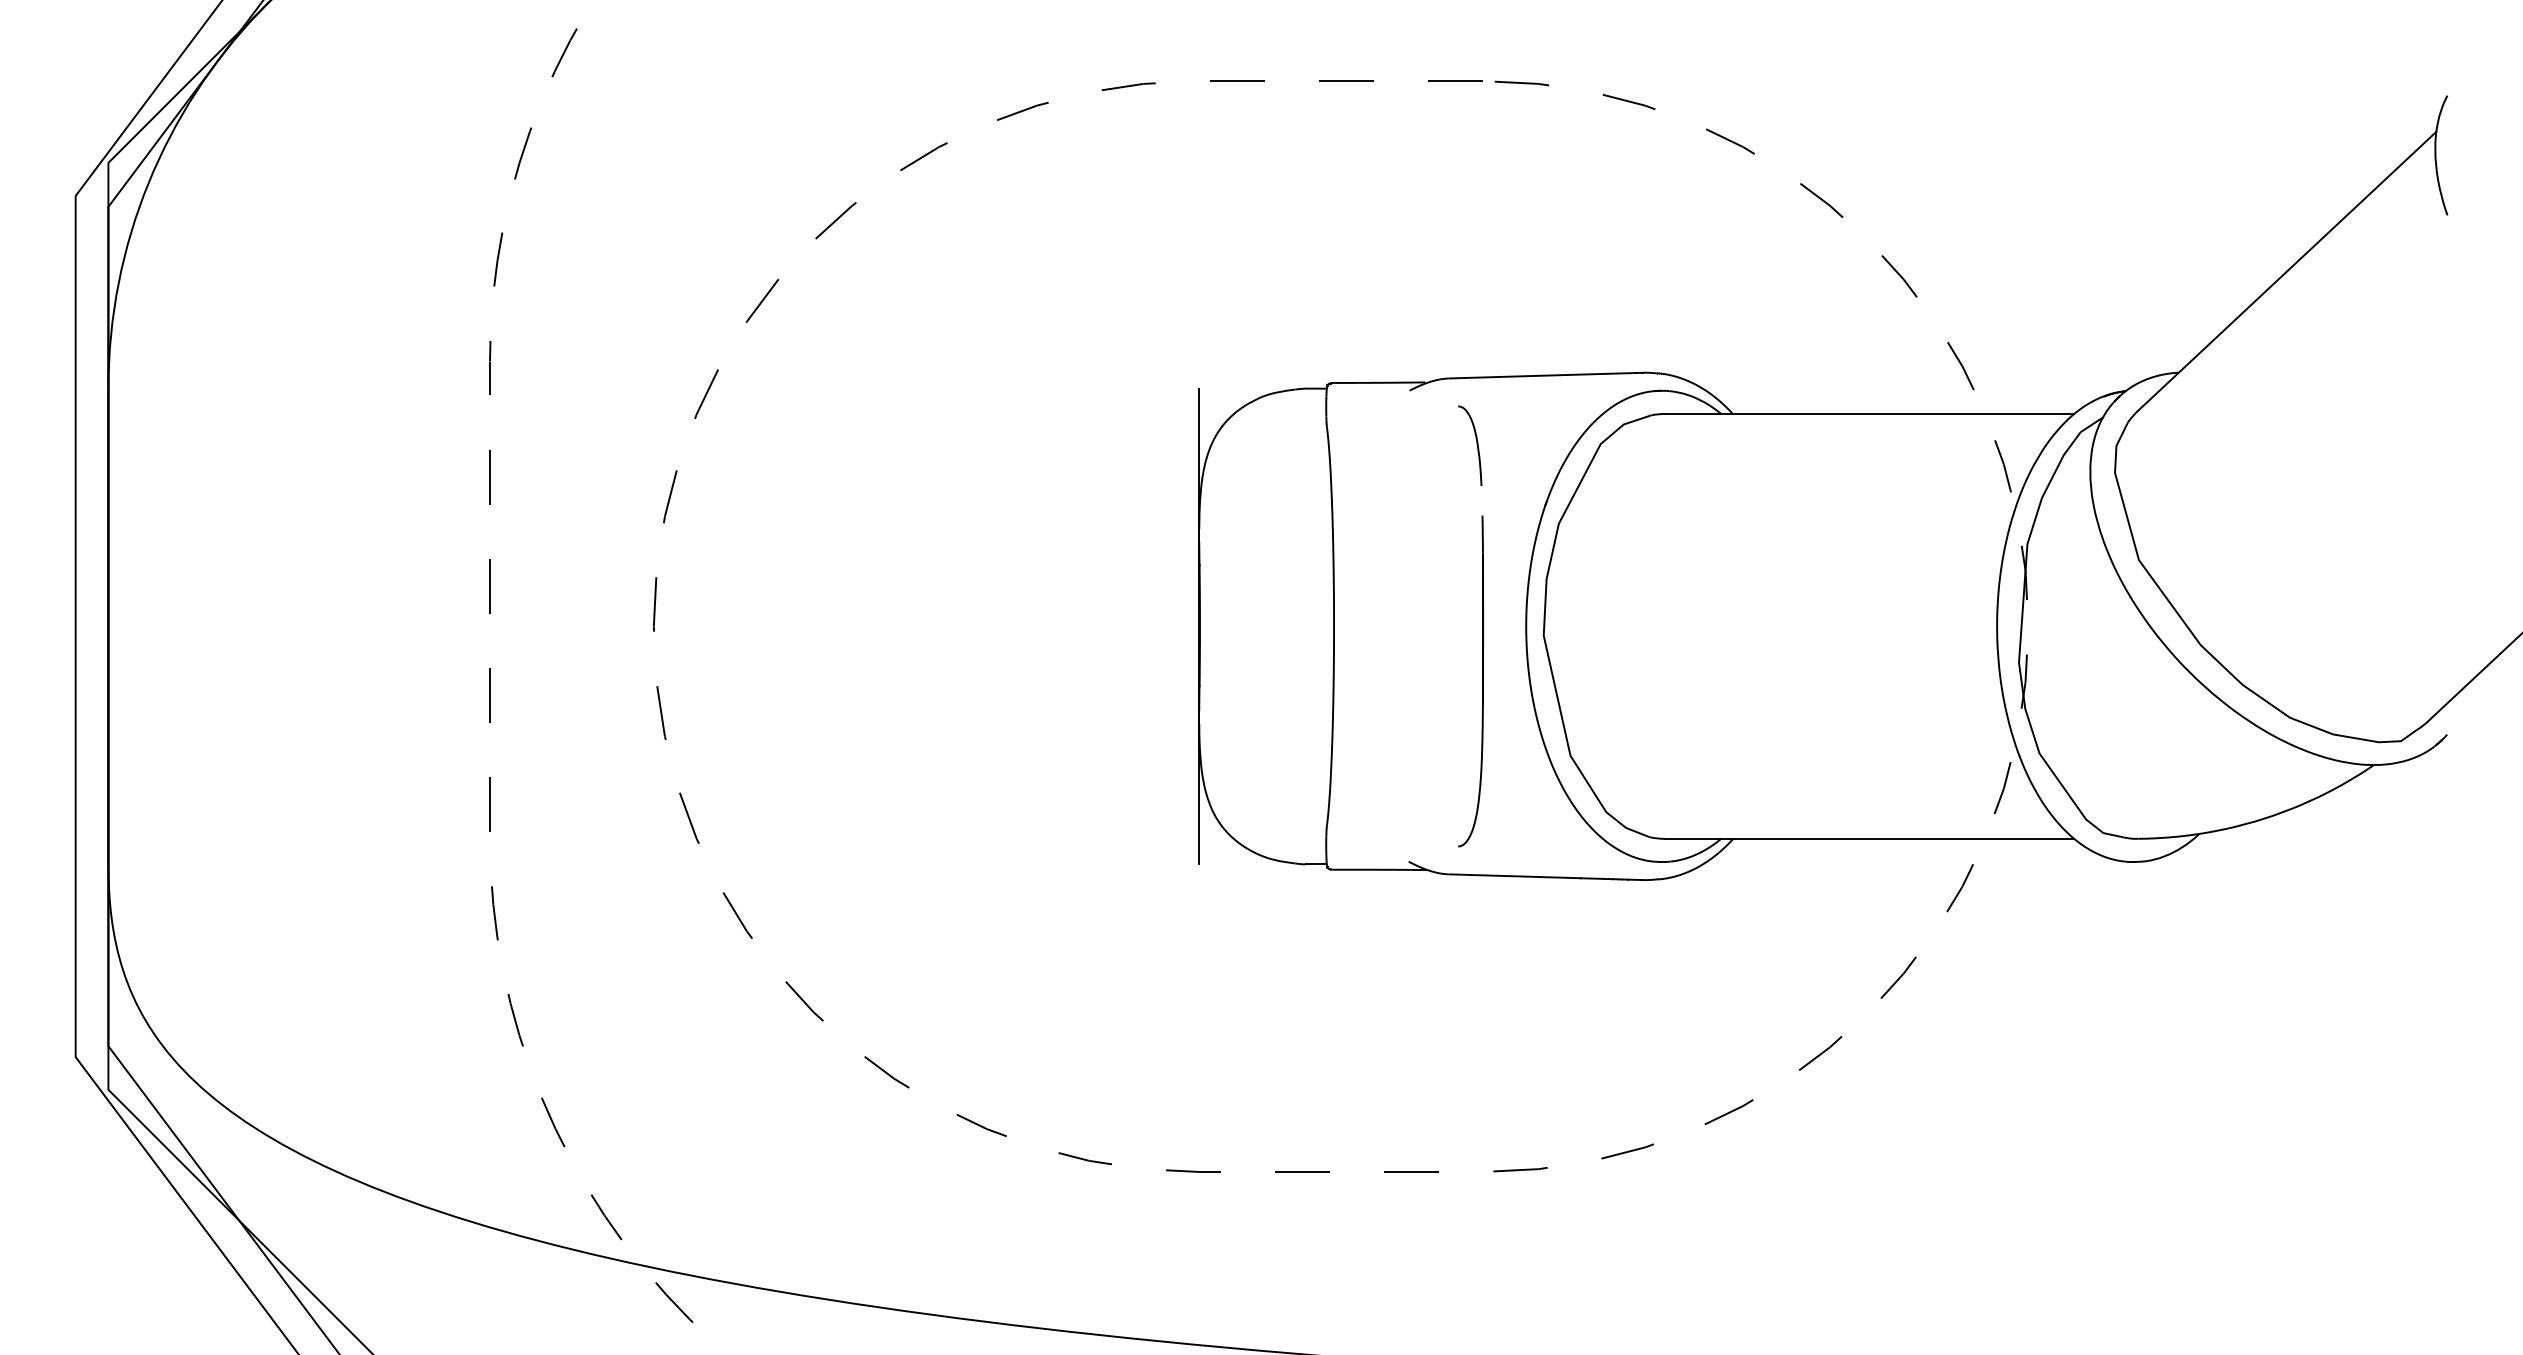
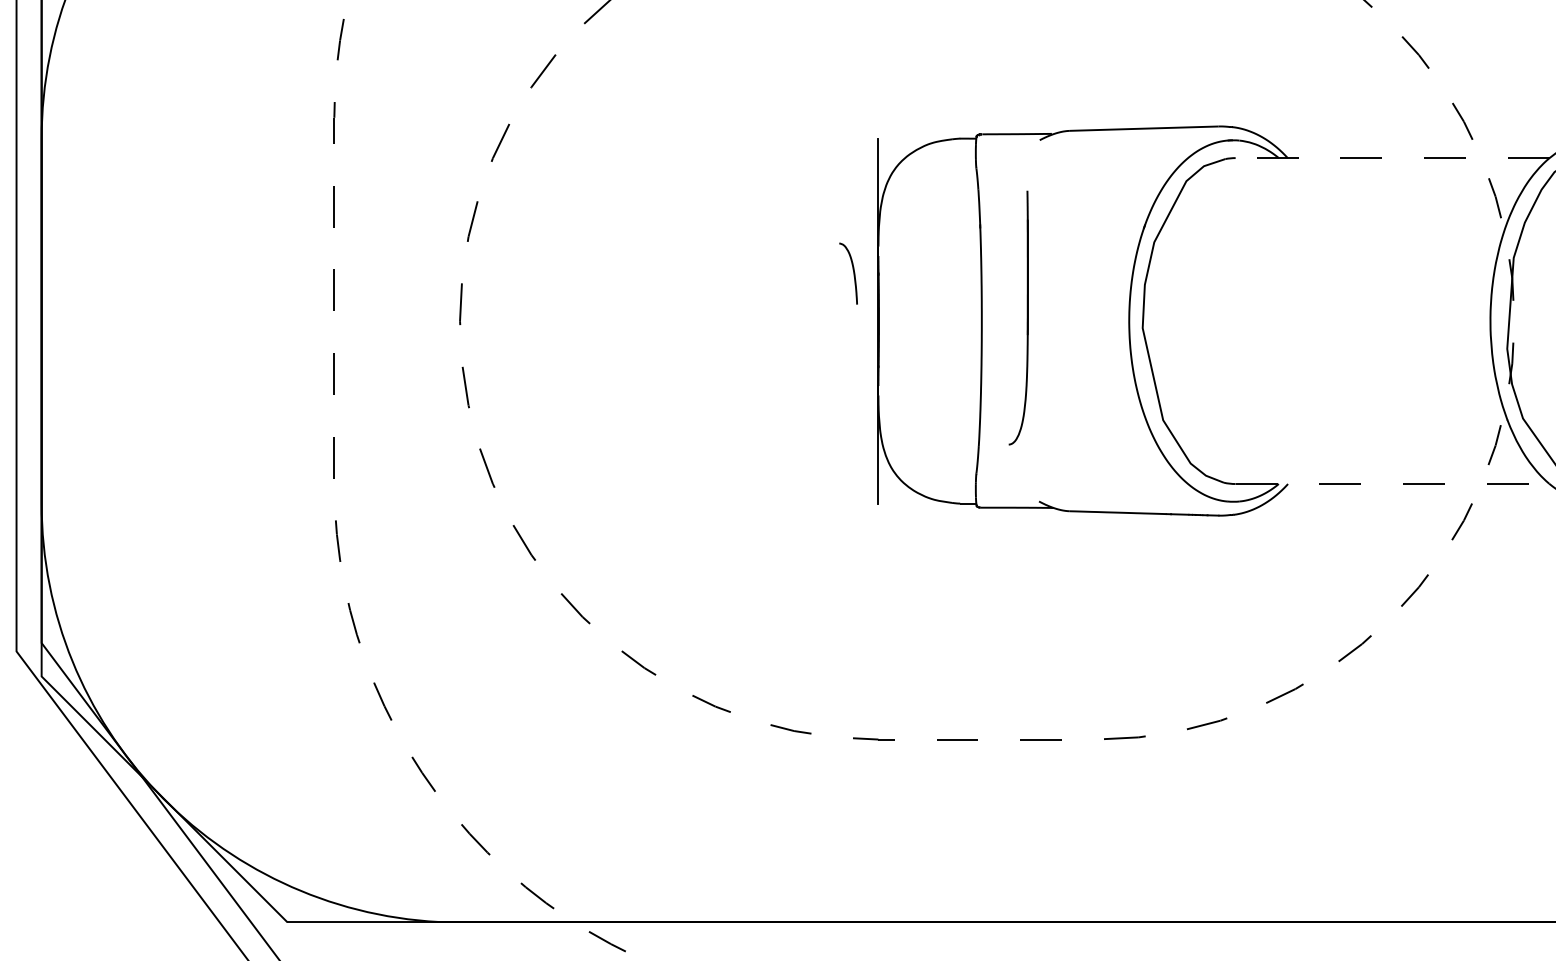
line: (1869, 413) -> (1392, 157), solid -> dashed
curve: (1476, 445) -> (853, 273), moved
part: (1482, 681) -> (1027, 318), moved
line: (1869, 838) -> (1392, 483), solid -> dashed

